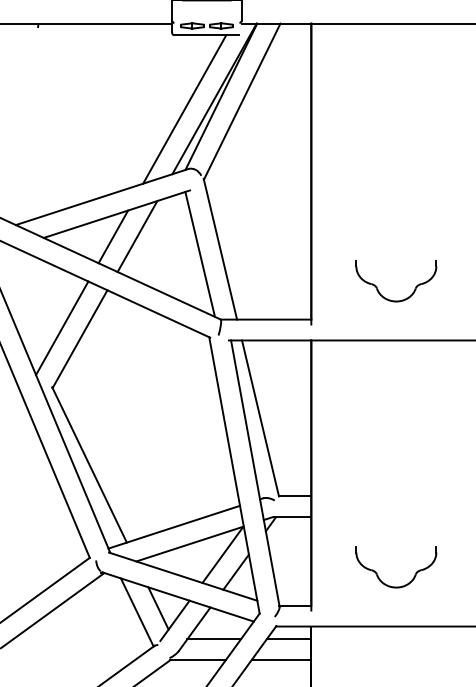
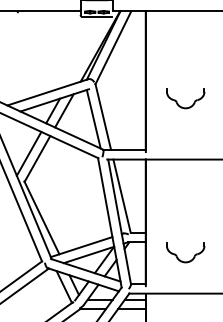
line: (184, 109) -> (86, 51), removed
part: (383, 293) -> (179, 104), moved
part: (378, 572) -> (177, 255), moved

